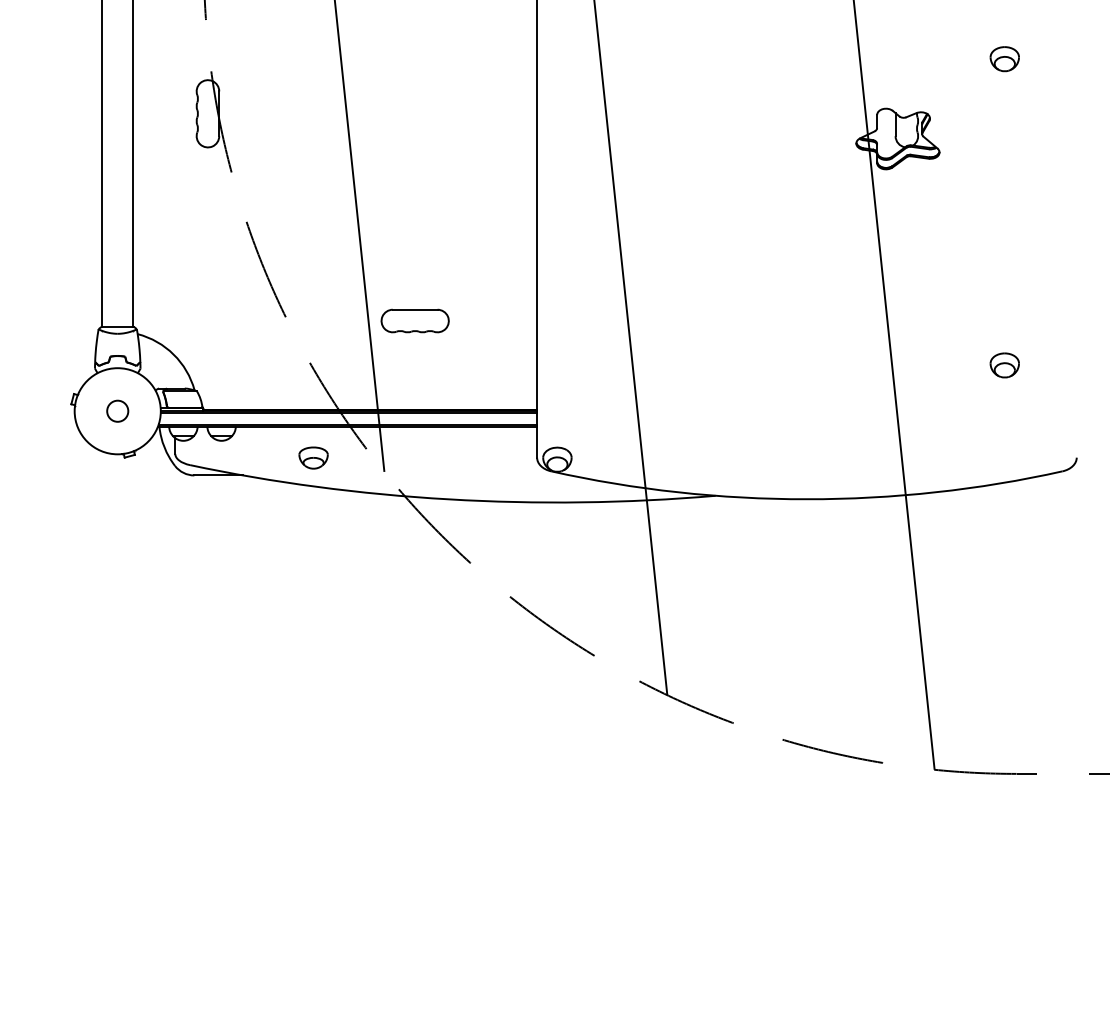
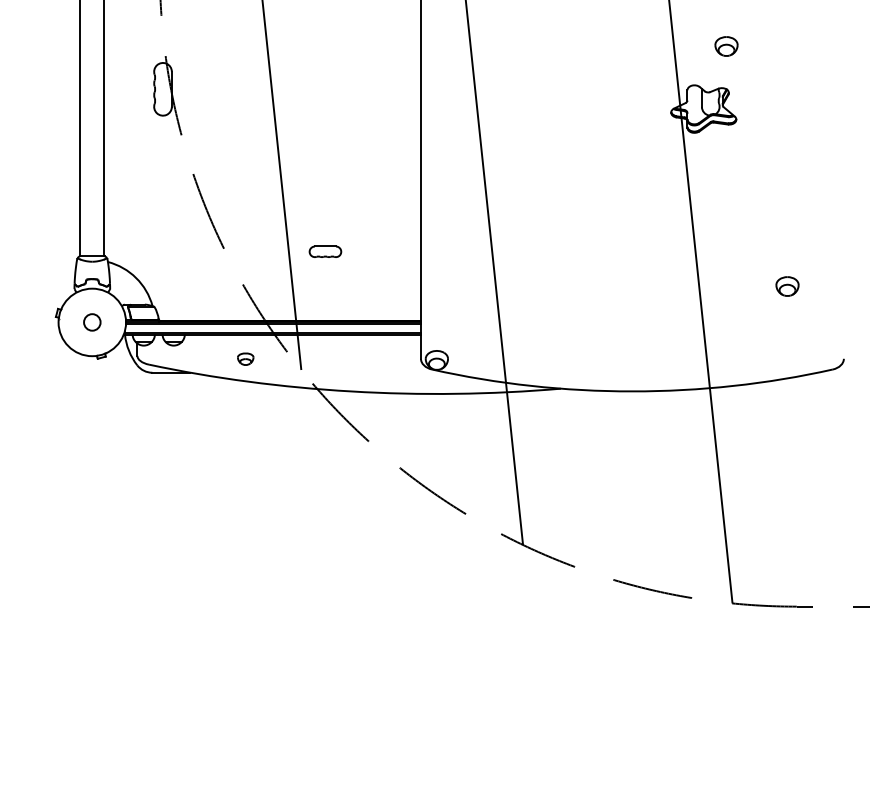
part: (1004, 59) -> (726, 46), moved
part: (415, 320) -> (325, 251), size x0.6
part: (313, 458) -> (245, 359), size x0.7

